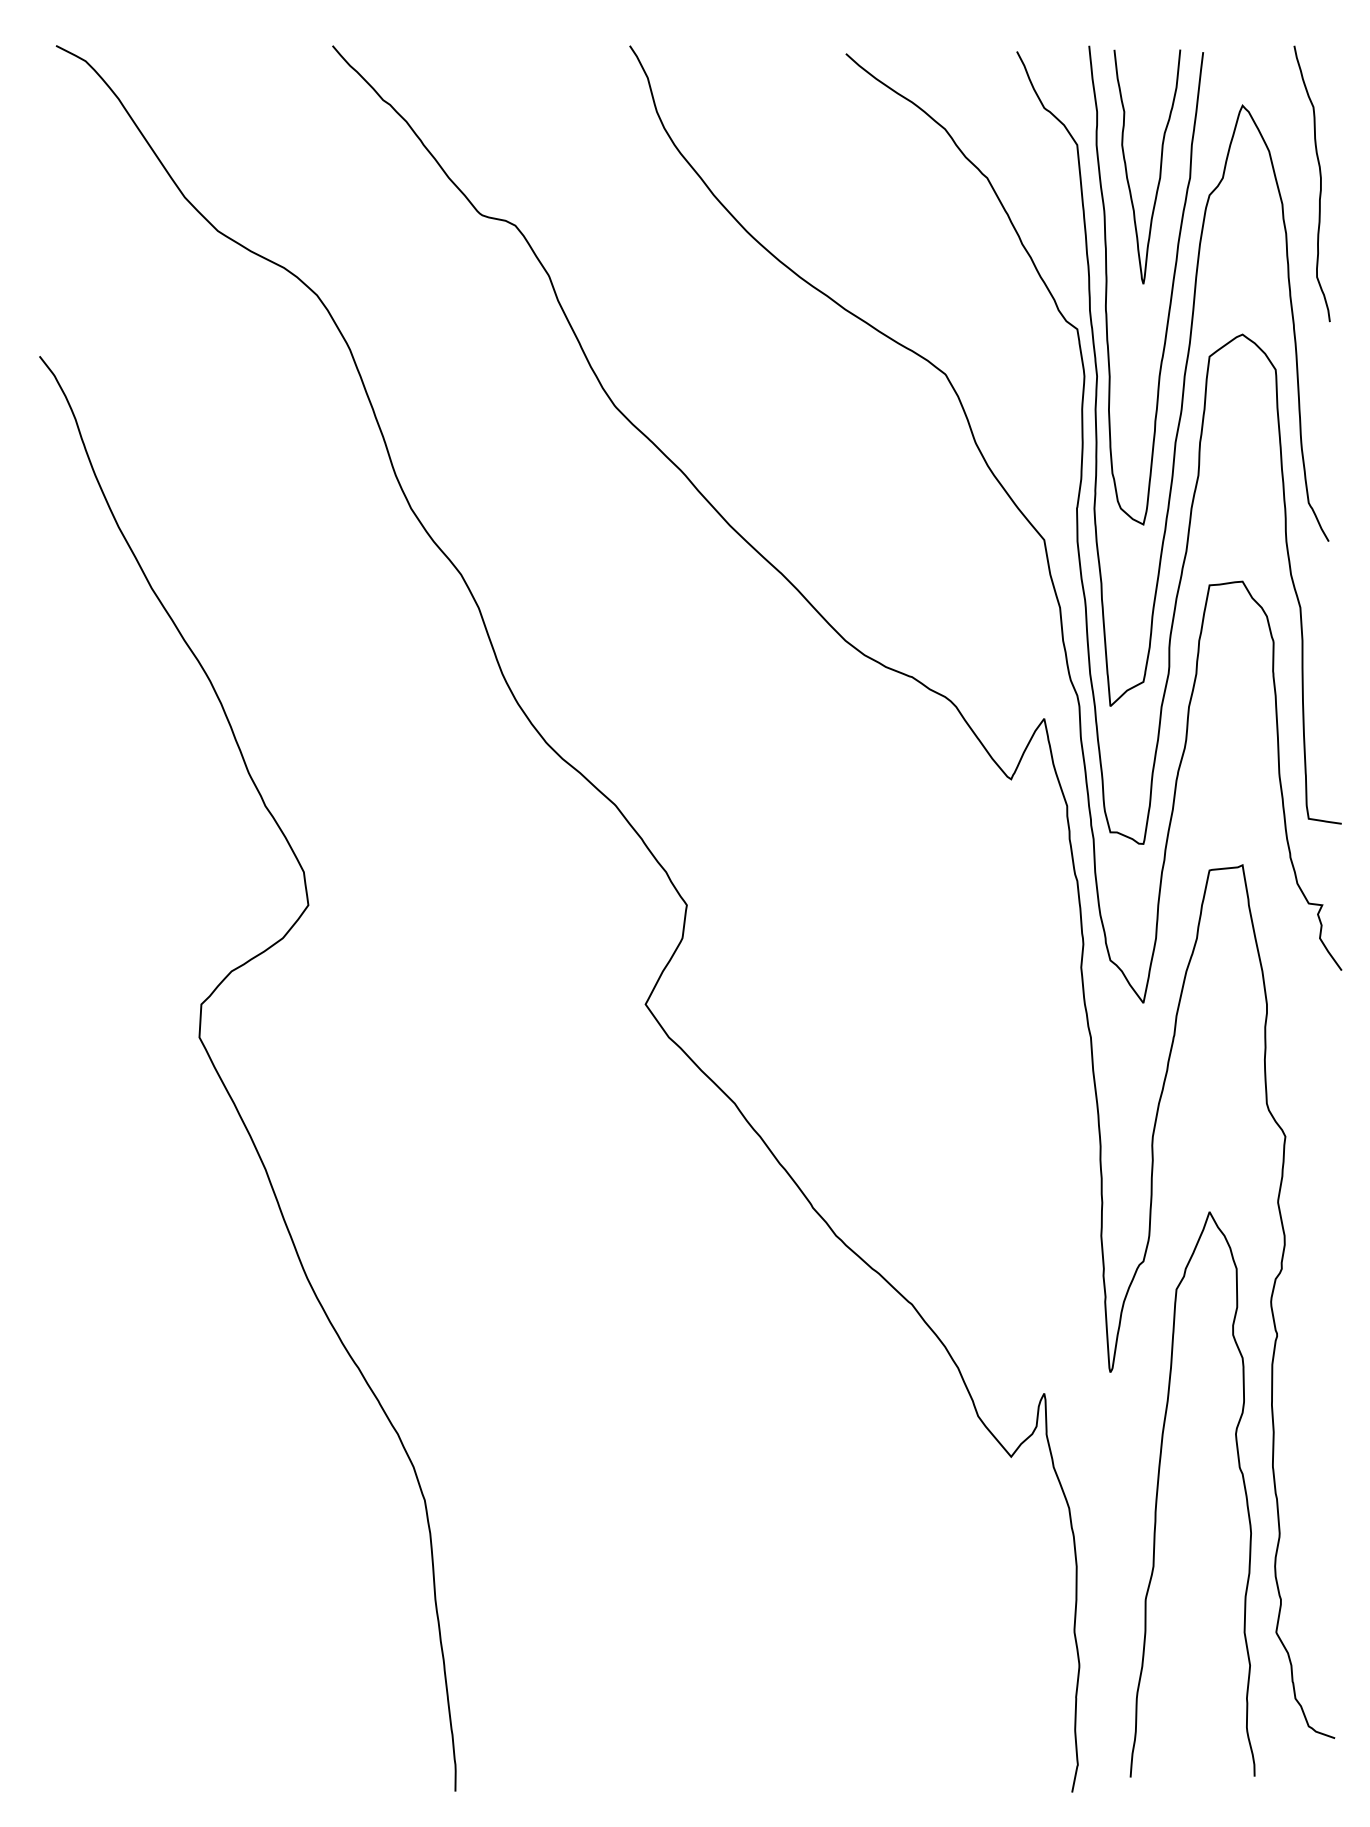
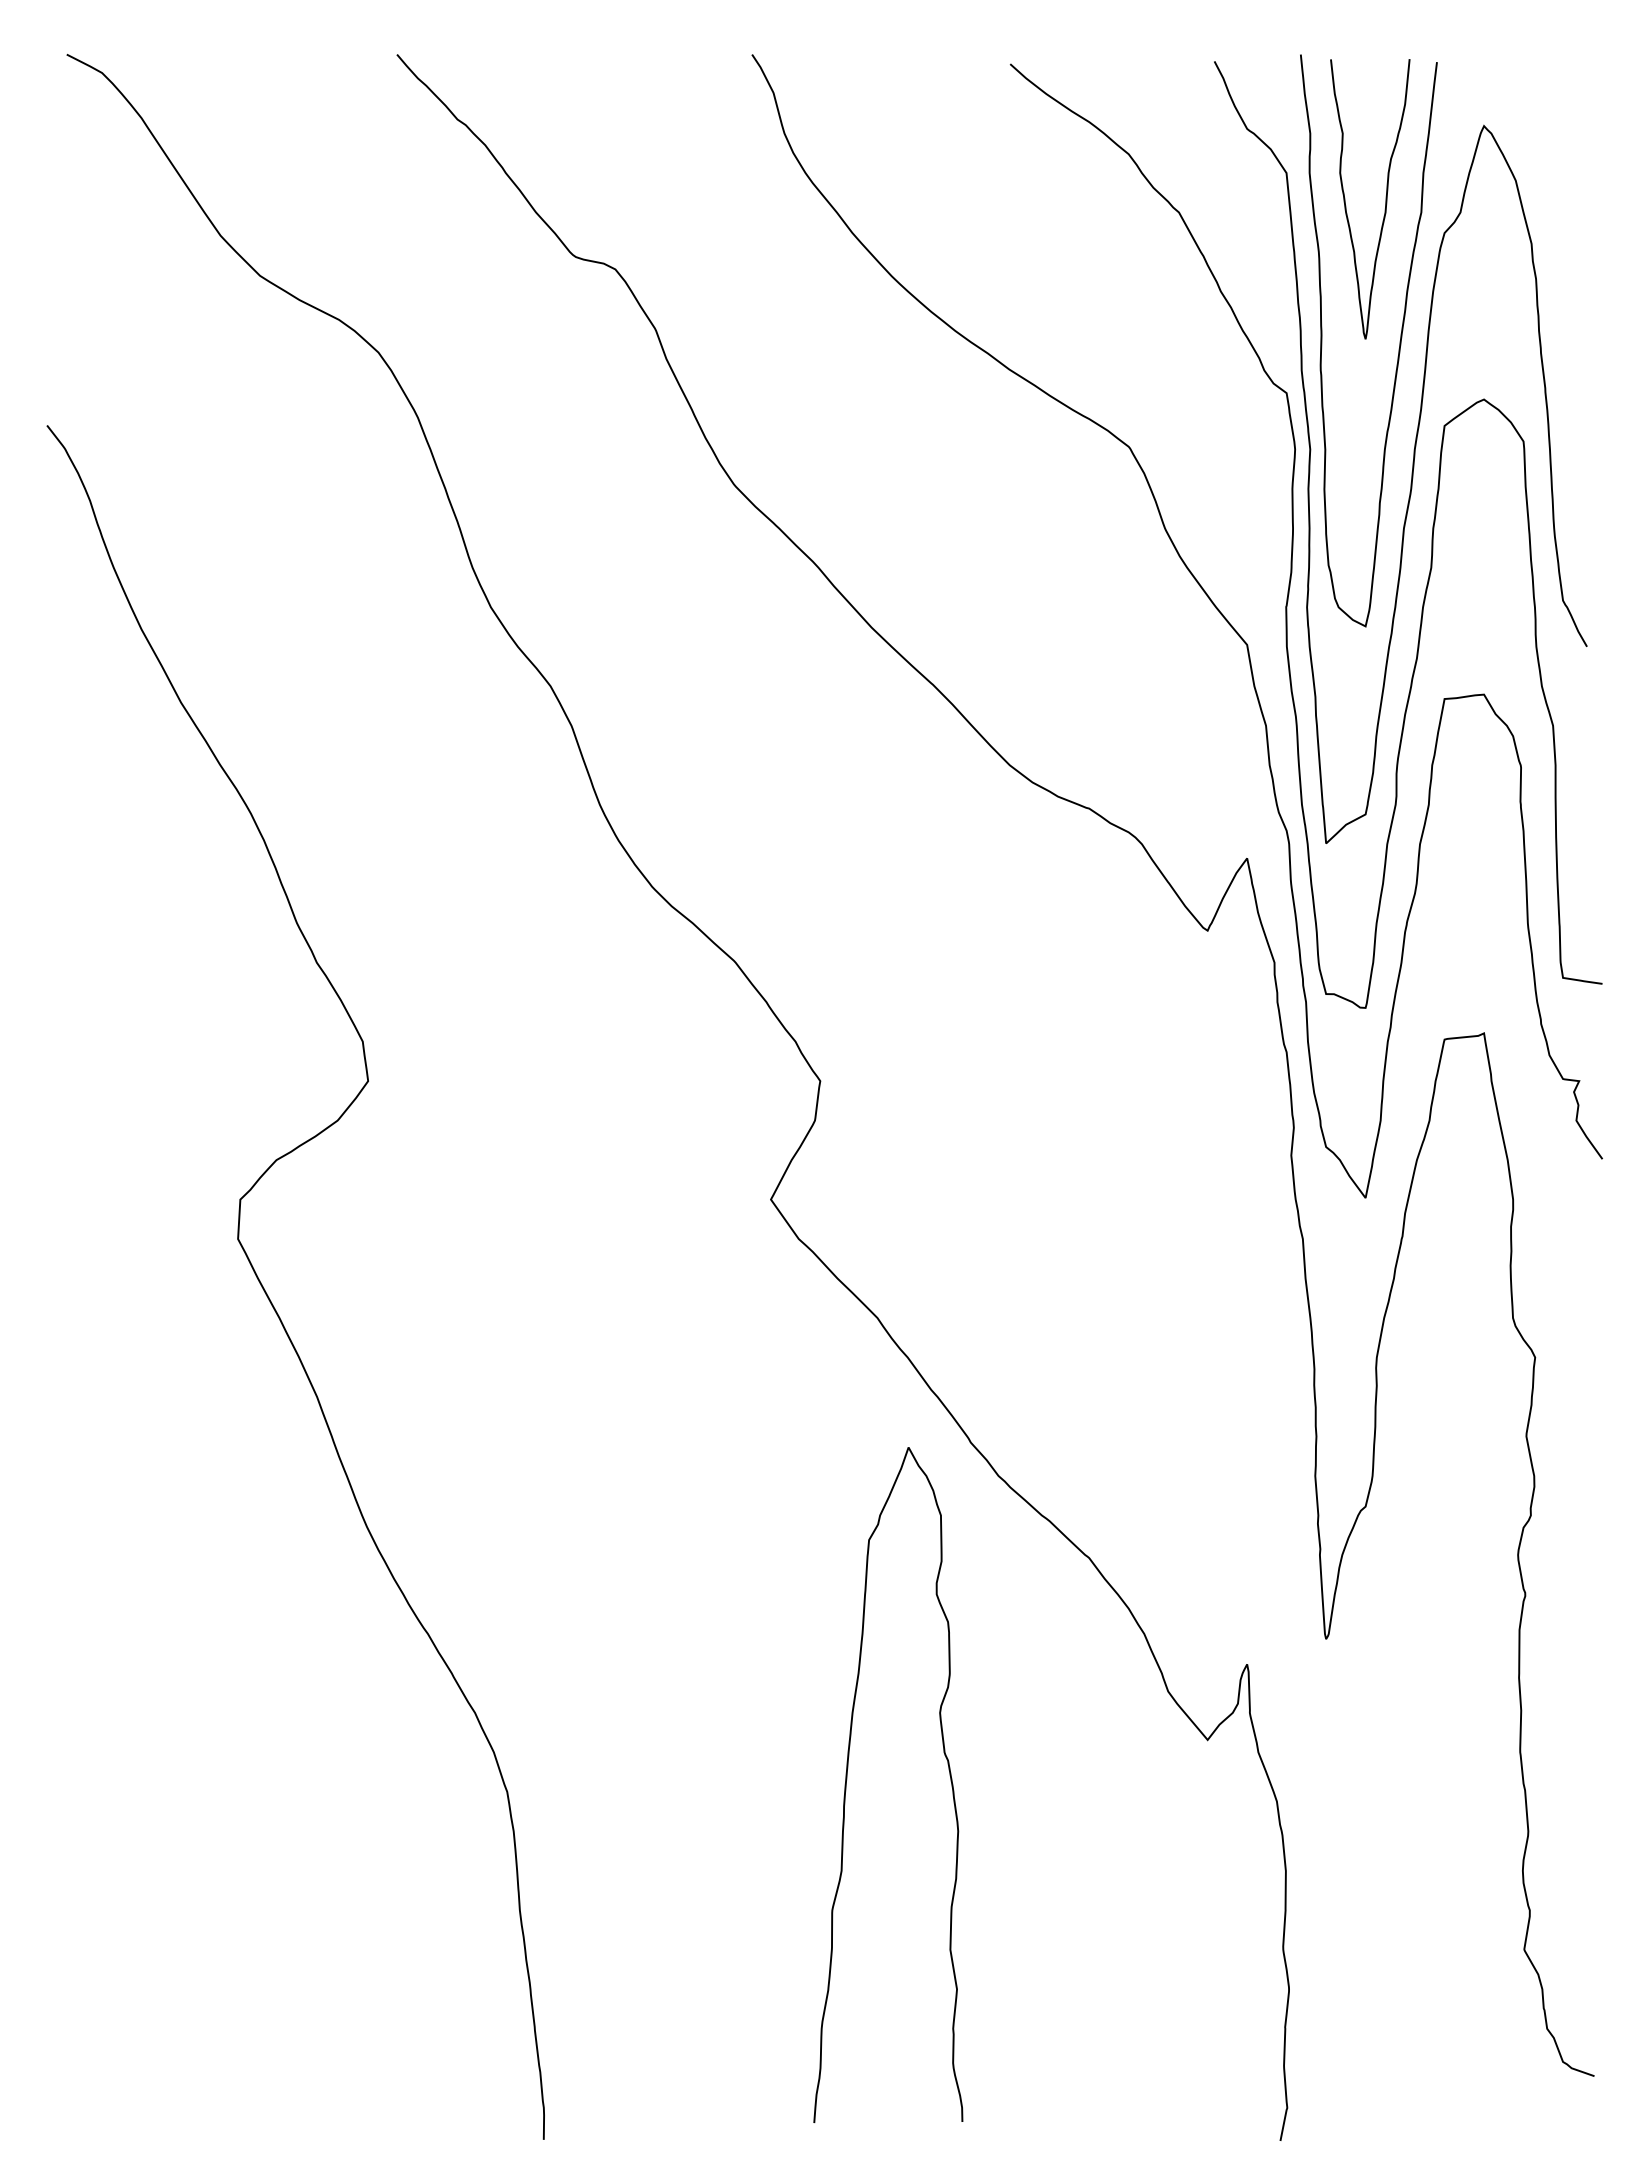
curve: (1320, 183) -> (1576, 219), removed
curve: (1158, 1489) -> (847, 1779), moved

